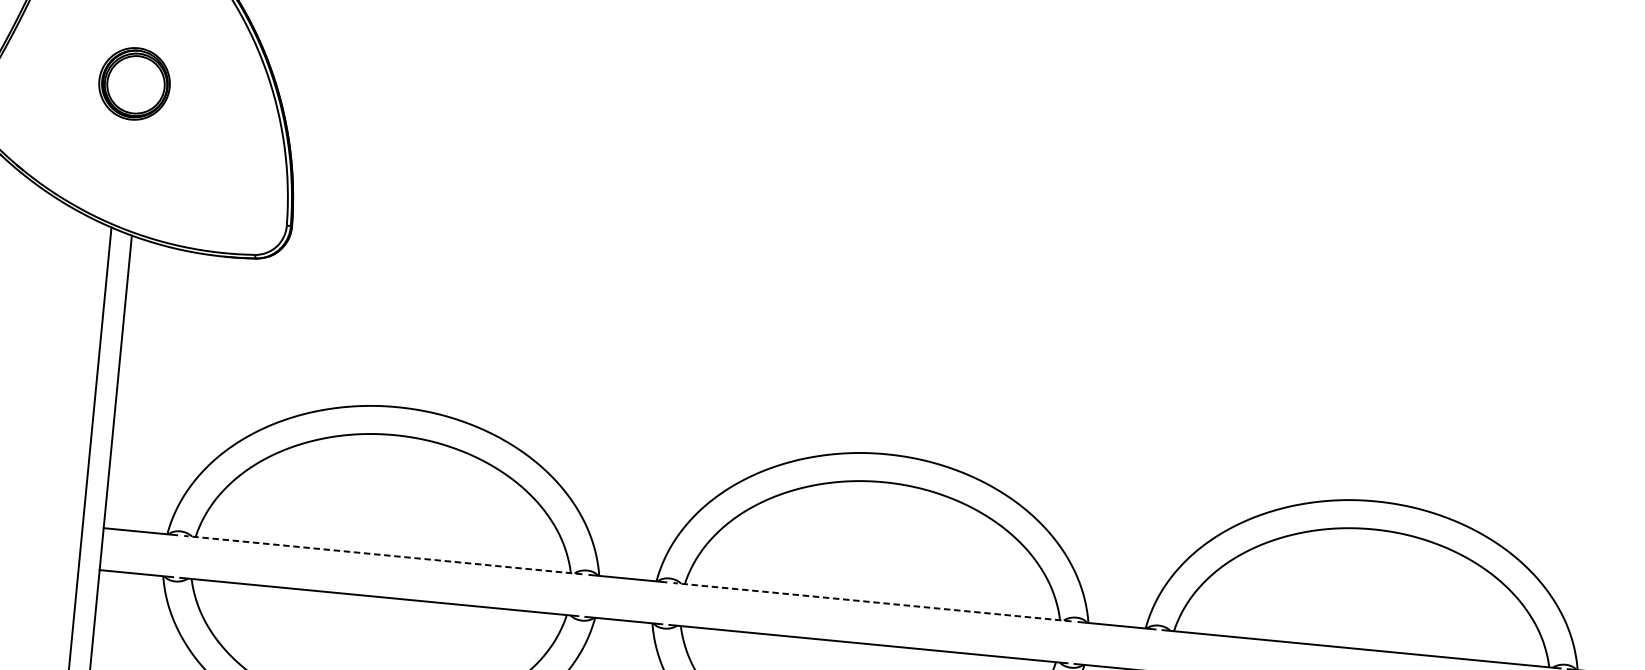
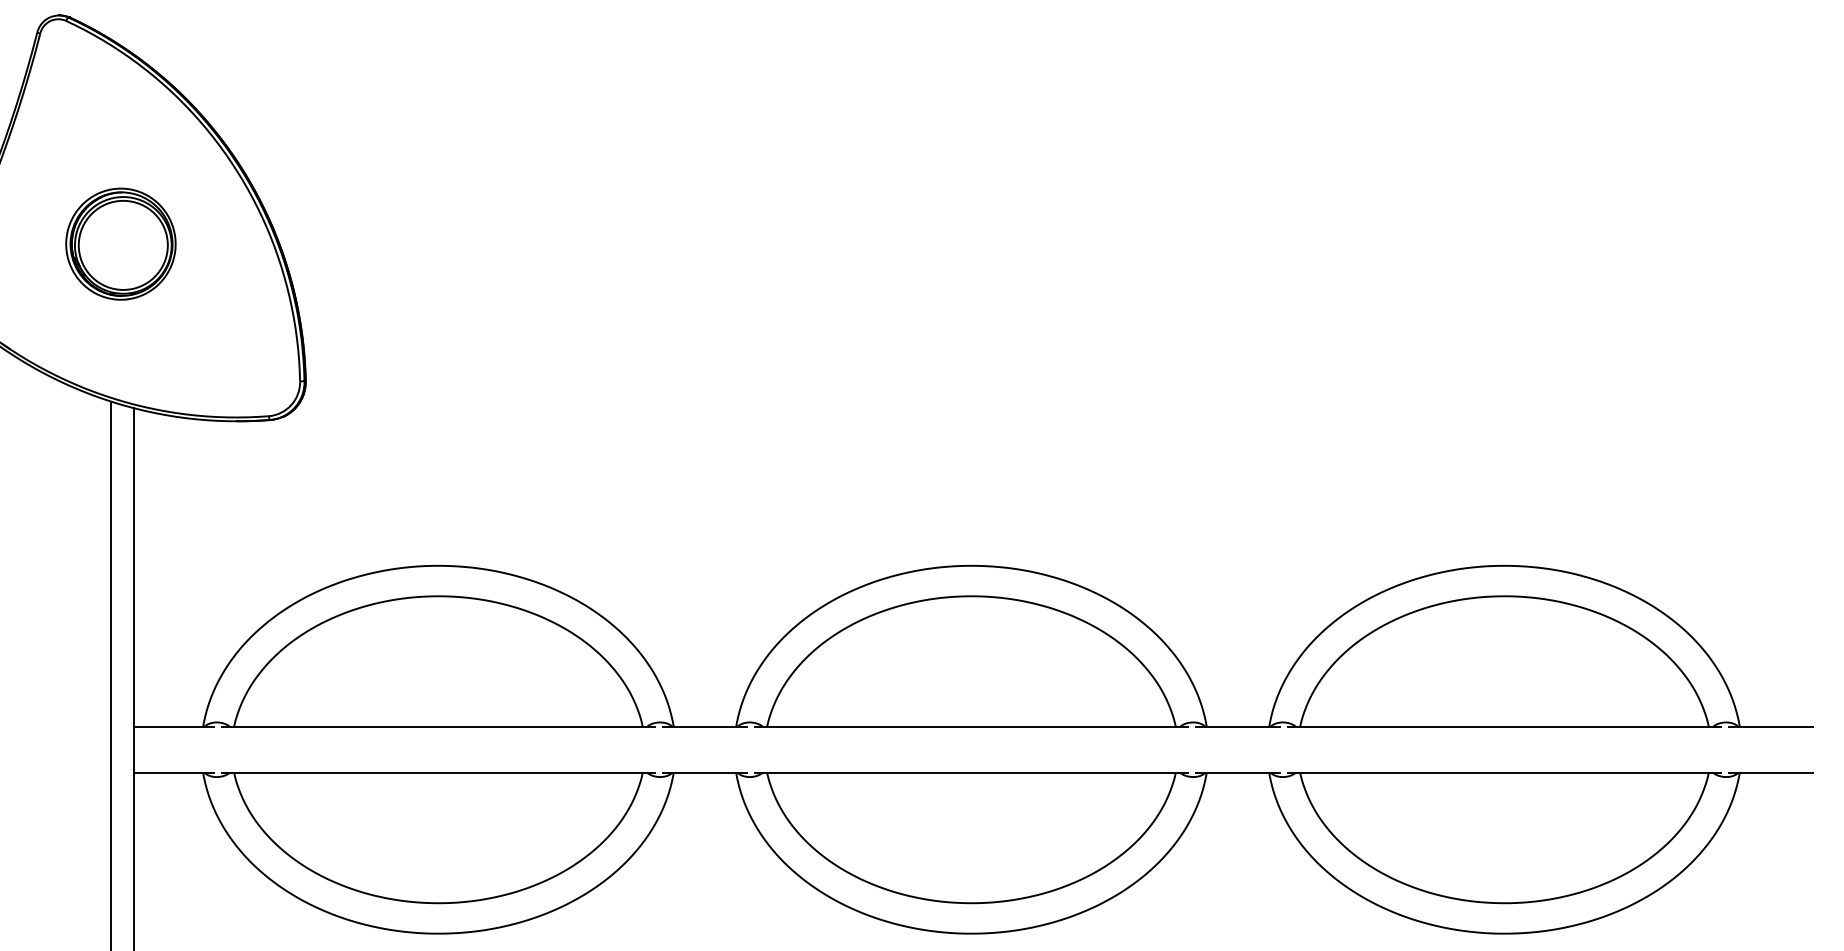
part: (134, 83) -> (120, 243), size x1.43
line: (383, 554) -> (438, 726), dashed -> solid
line: (872, 601) -> (971, 726), dashed -> solid

